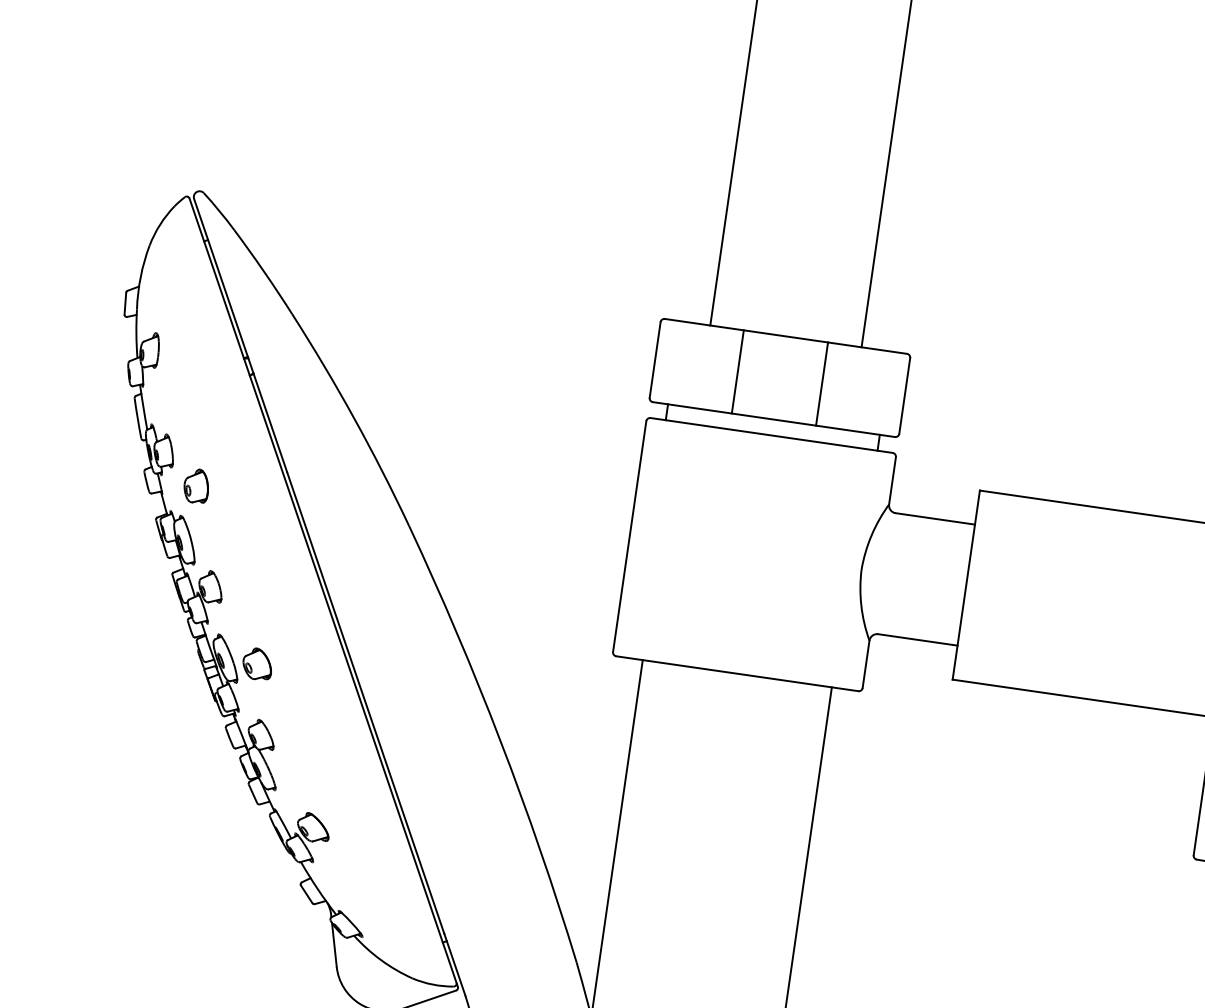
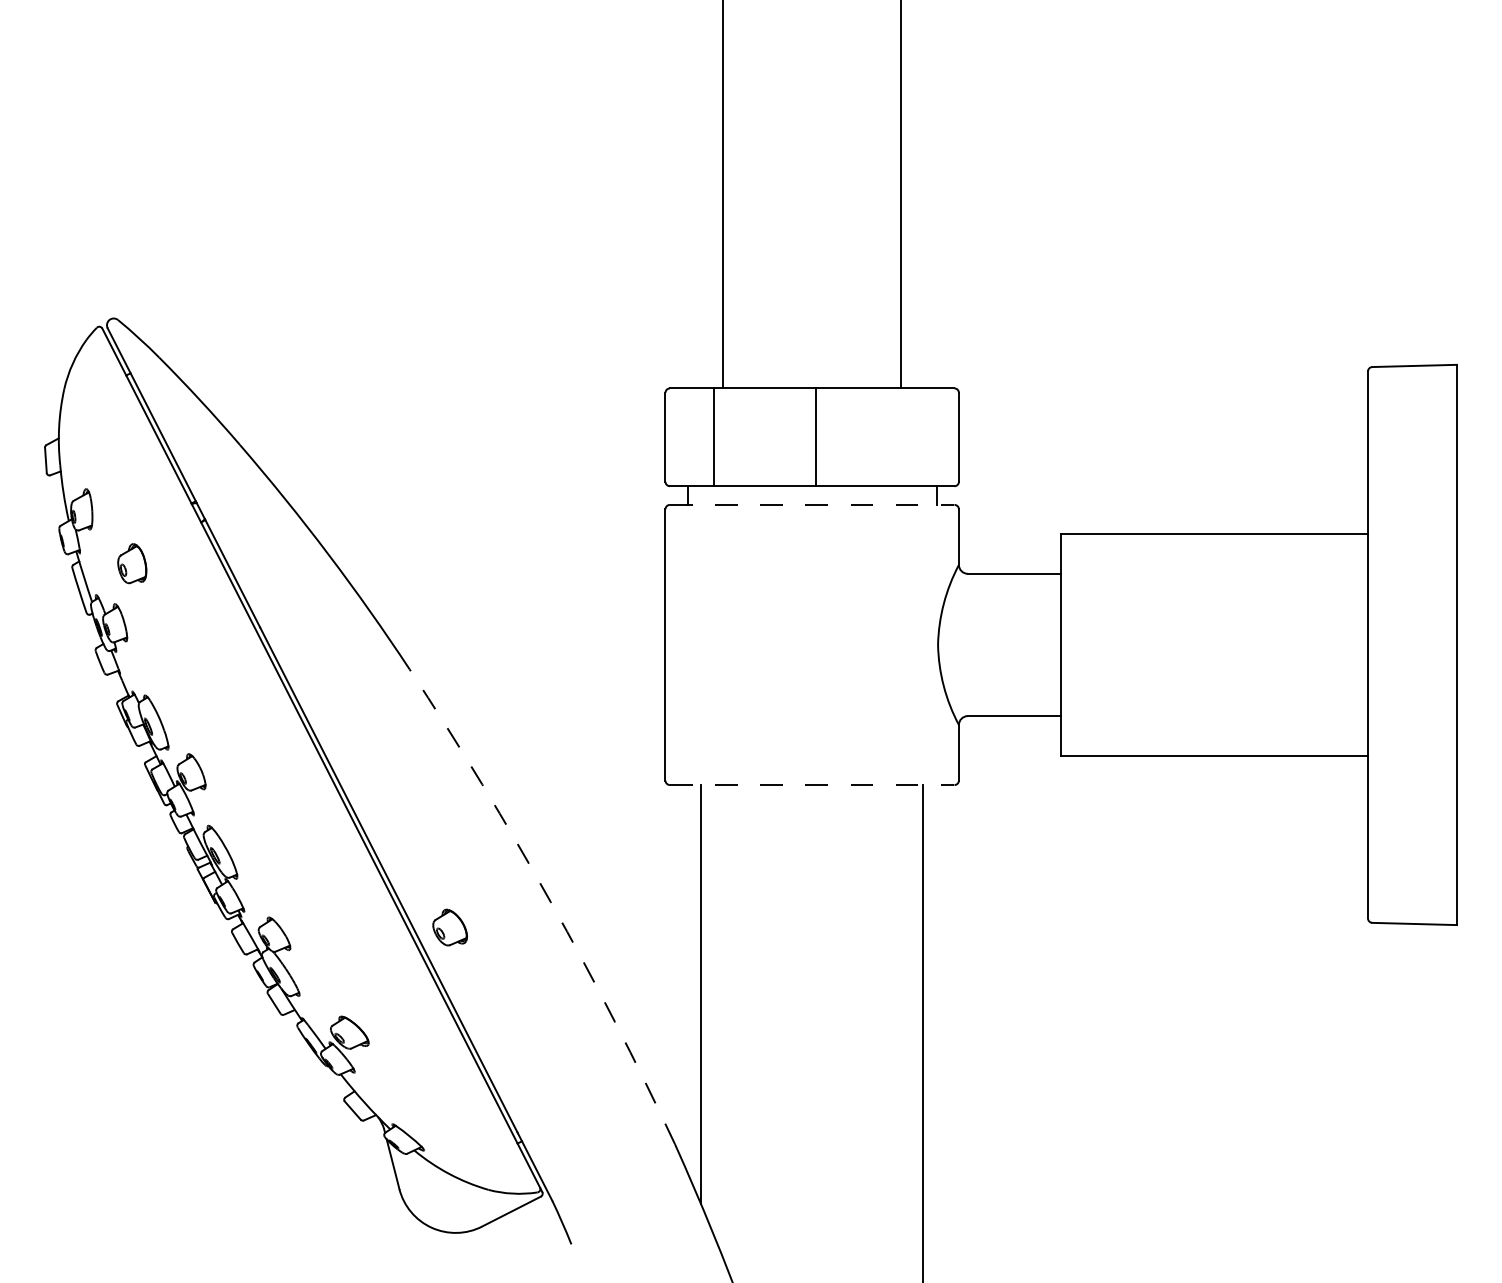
line: (737, 372) -> (713, 437), moved
line: (821, 384) -> (815, 437), moved
line: (771, 435) -> (812, 504), solid -> dashed
part: (196, 485) -> (132, 563), moved
part: (257, 663) -> (449, 927), moved
line: (737, 674) -> (812, 785), solid -> dashed
arc: (500, 740) -> (550, 901), solid -> dashed

